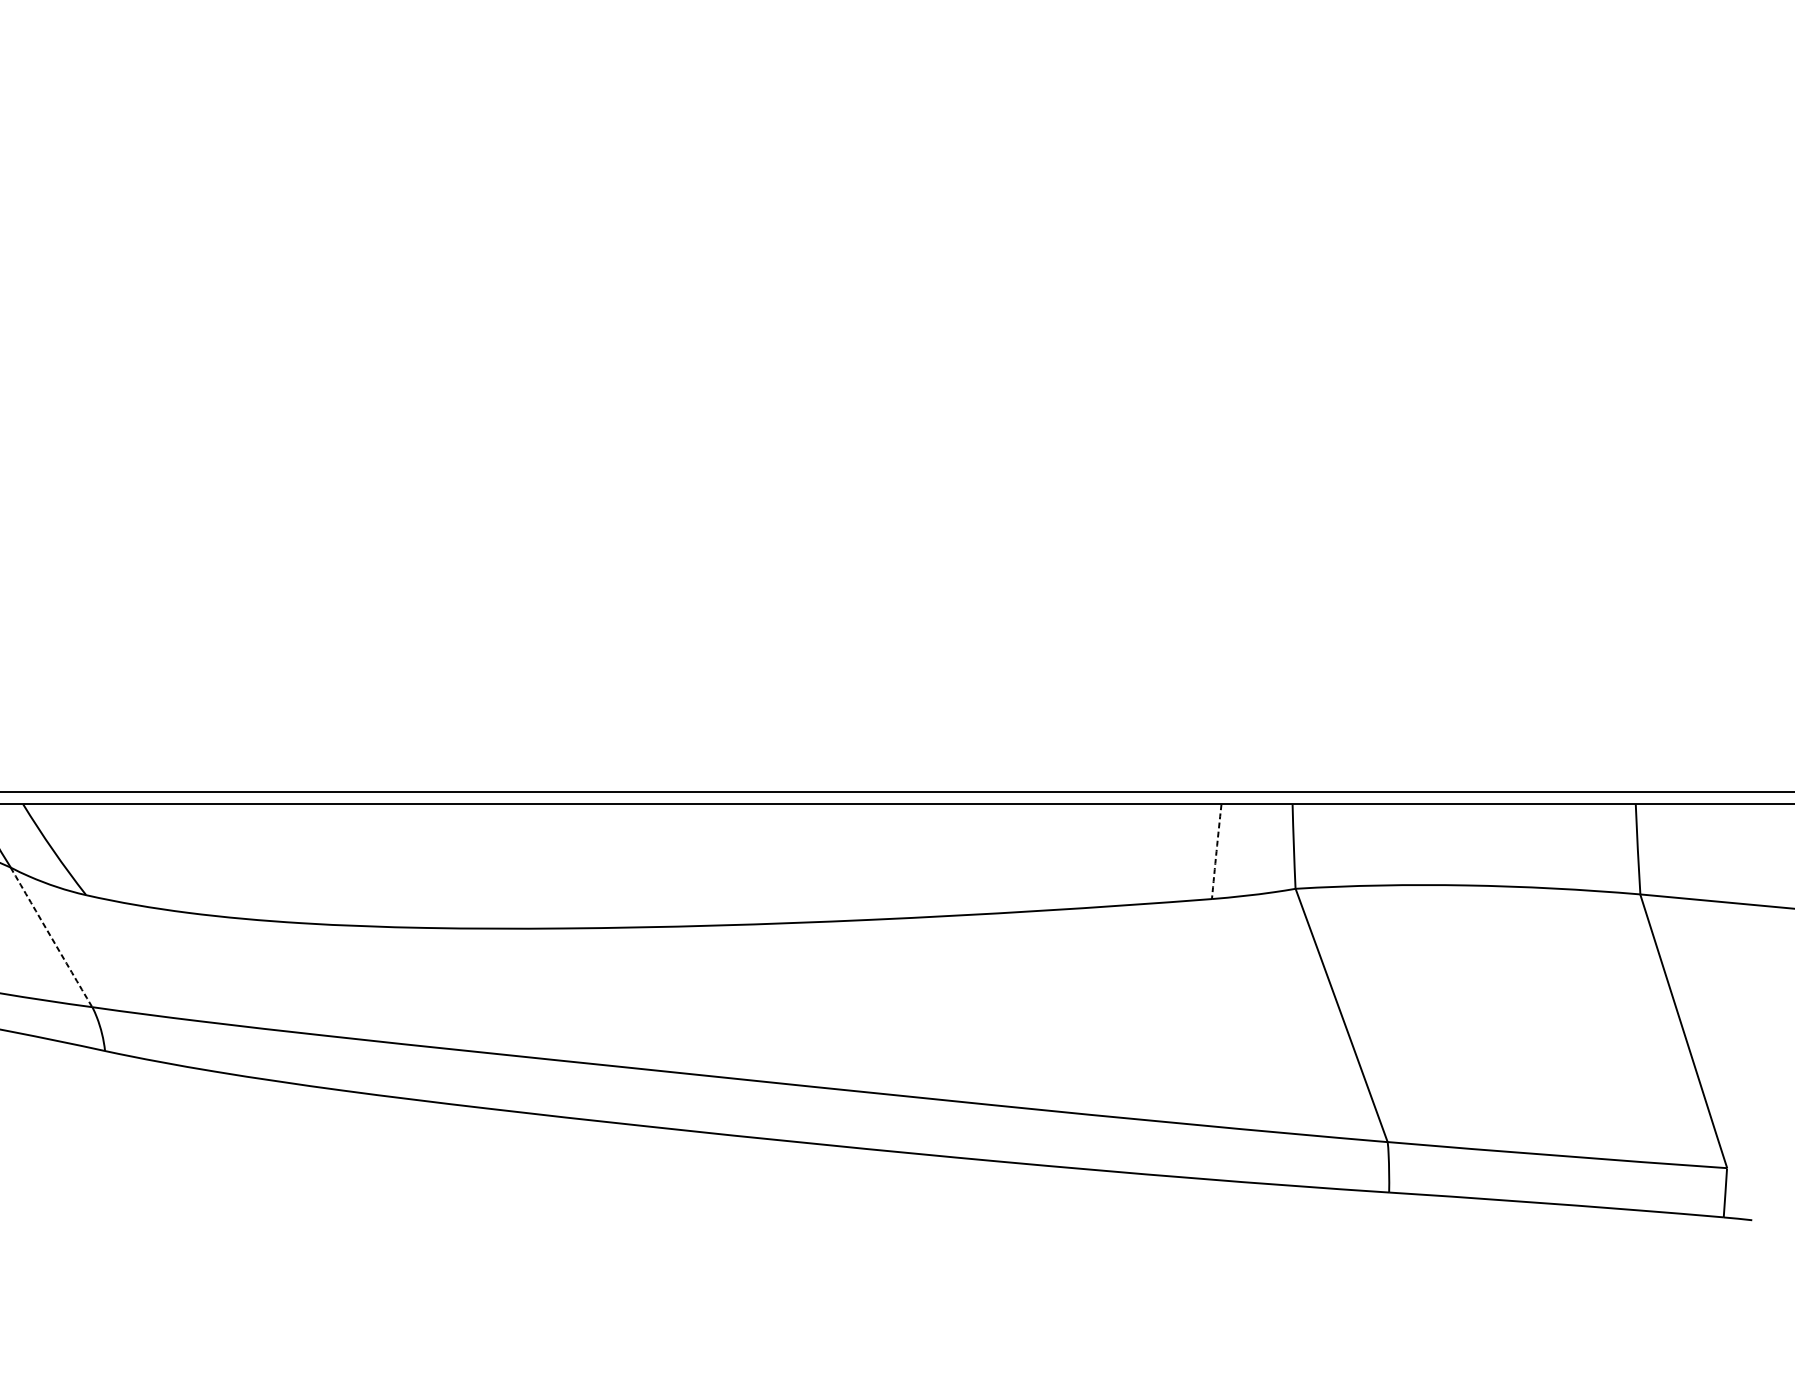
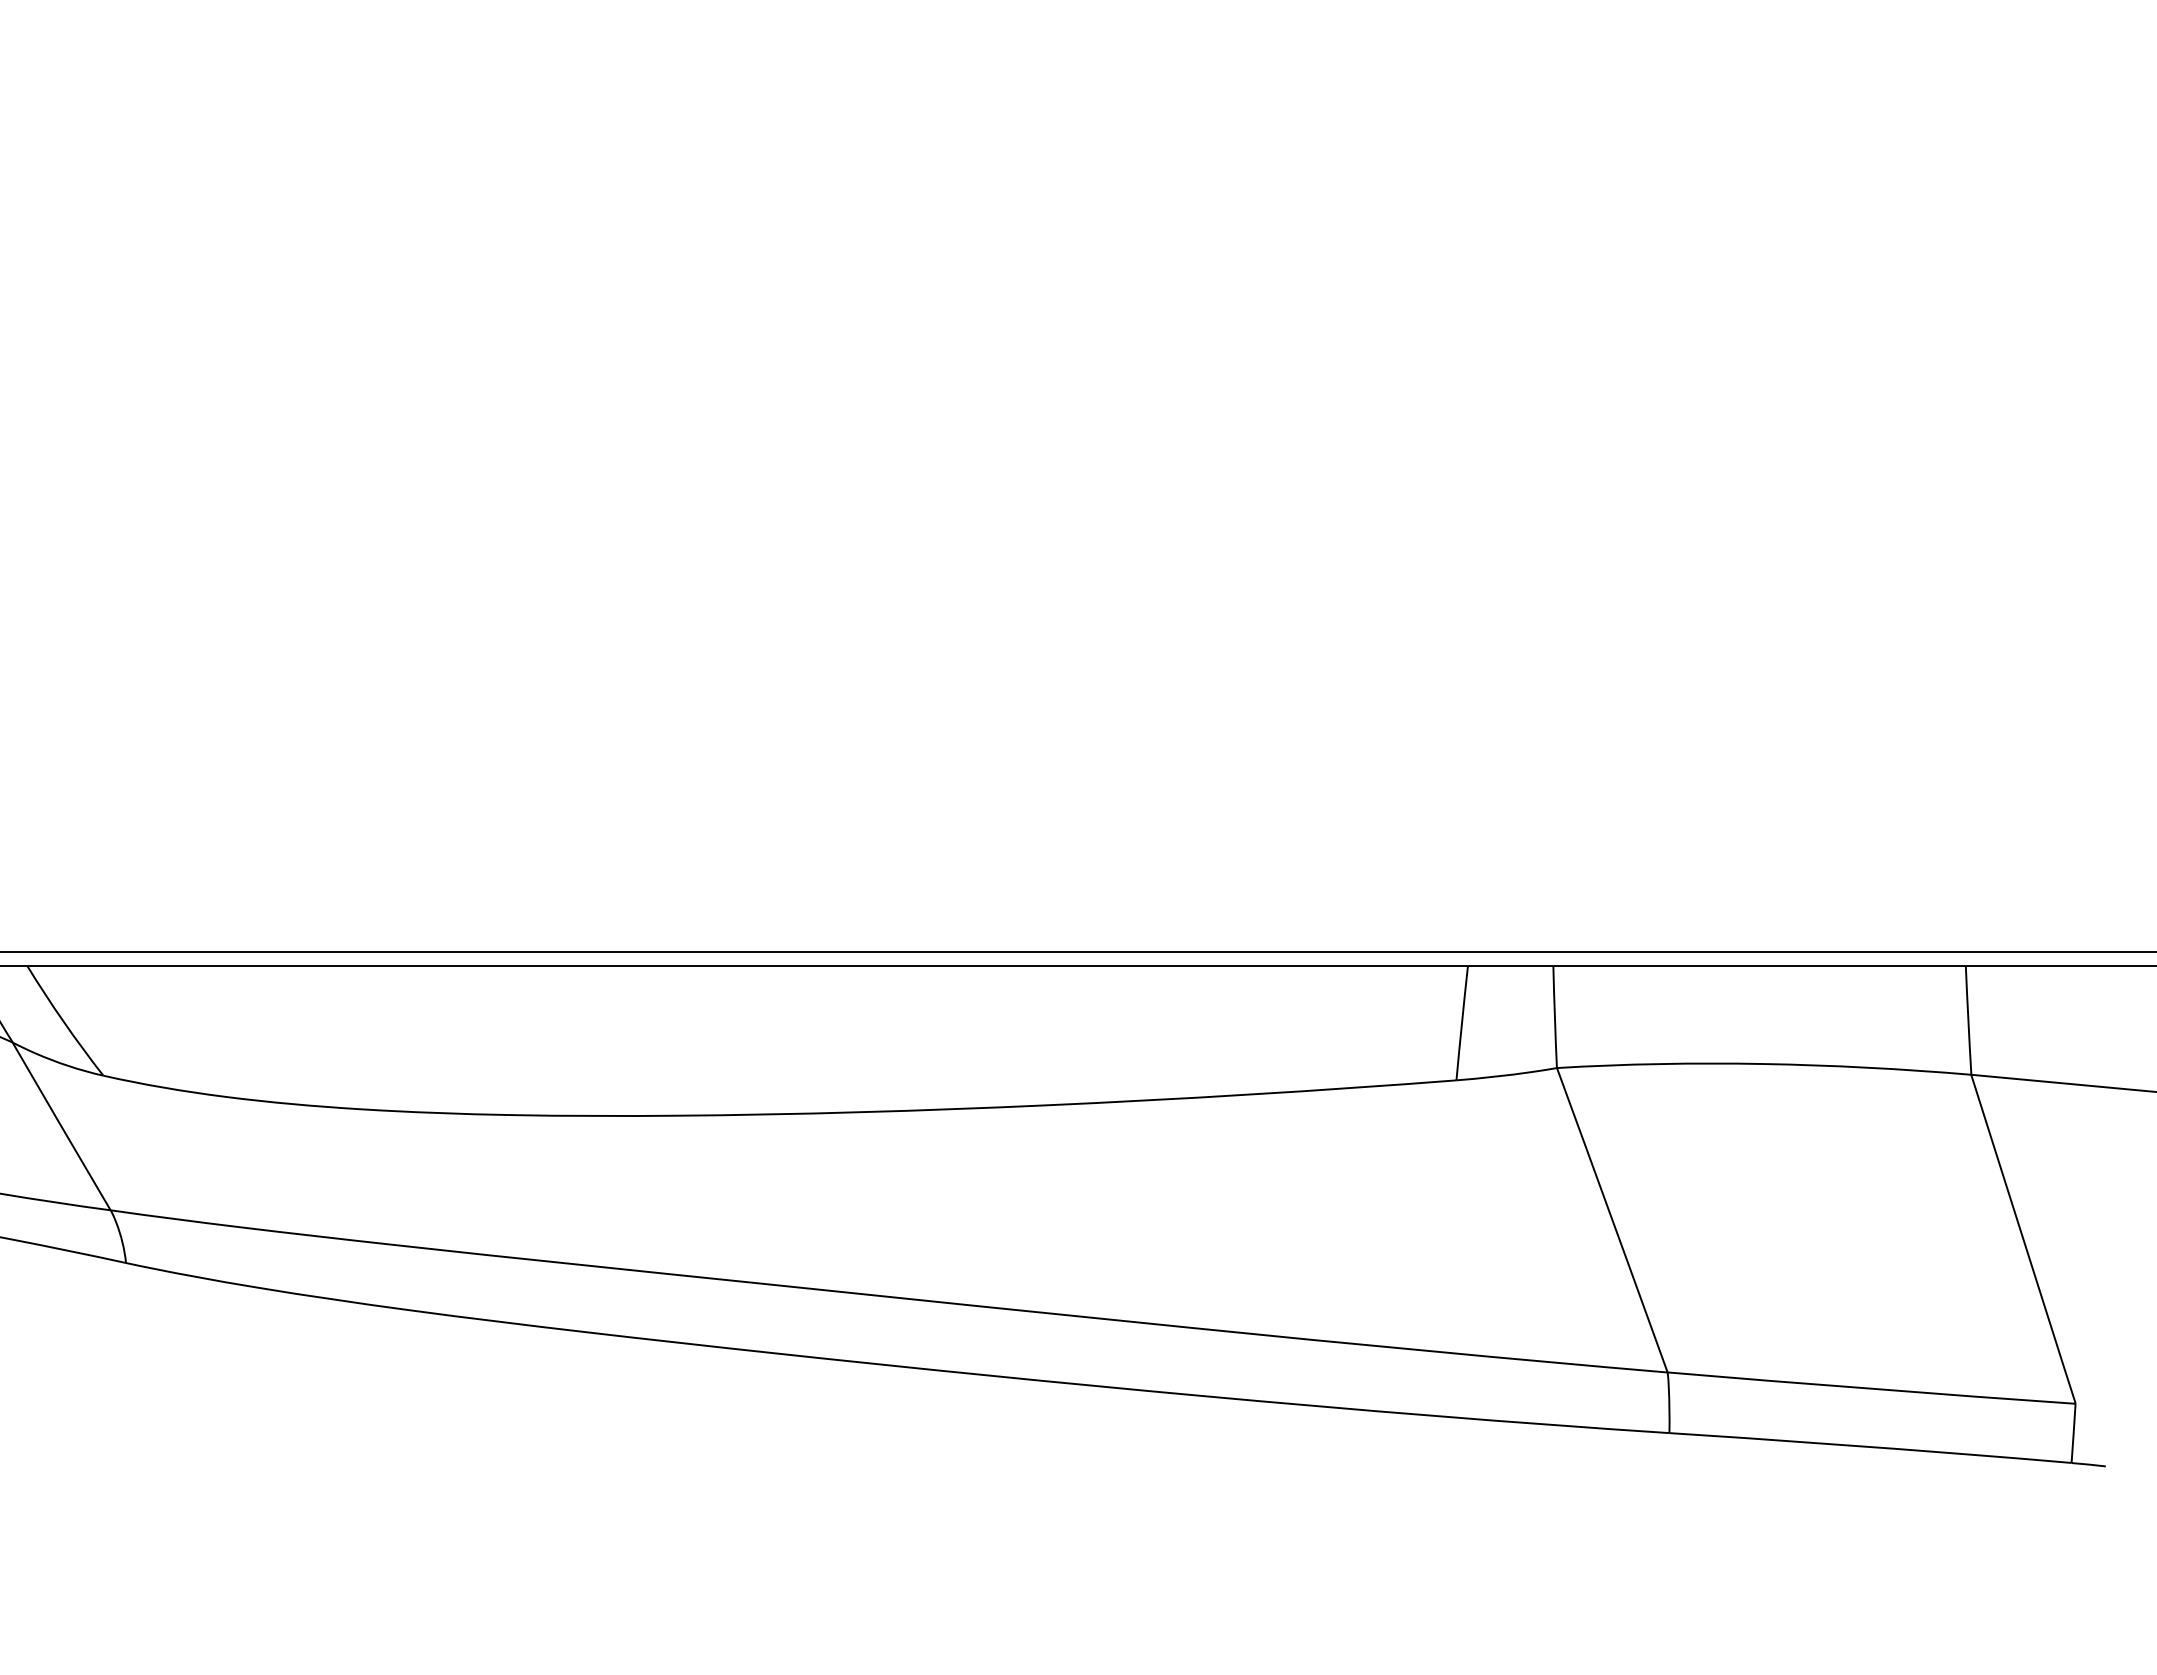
arc: (1216, 851) -> (1461, 1023), dashed -> solid
arc: (51, 937) -> (61, 1126), dashed -> solid

